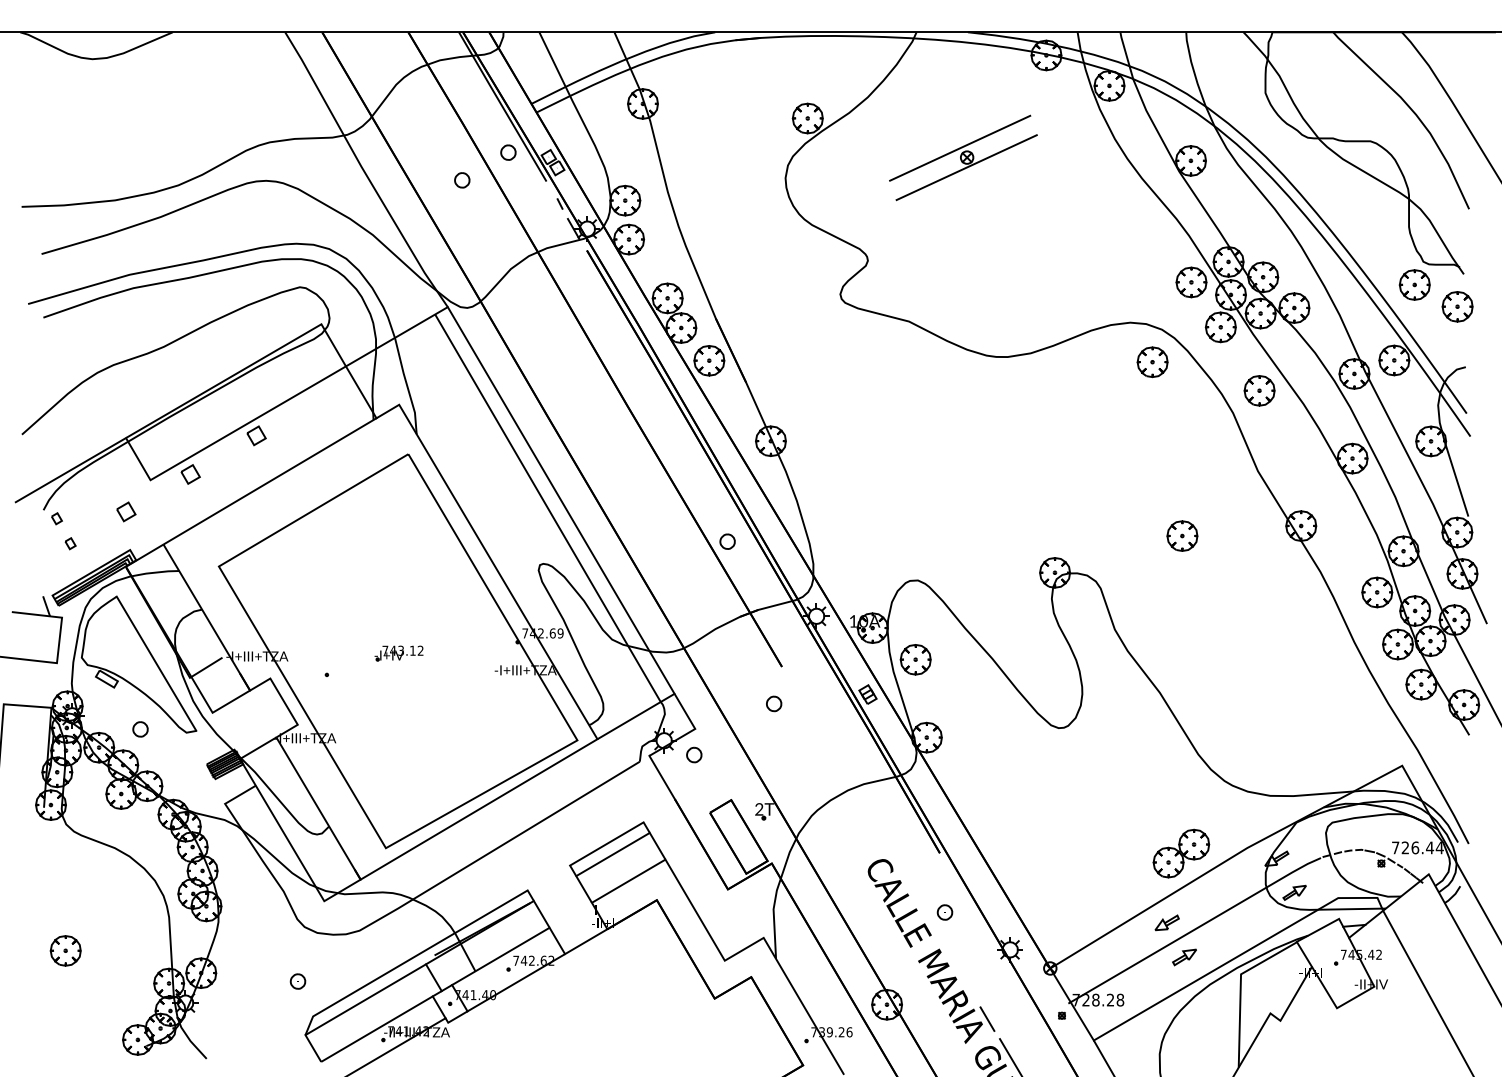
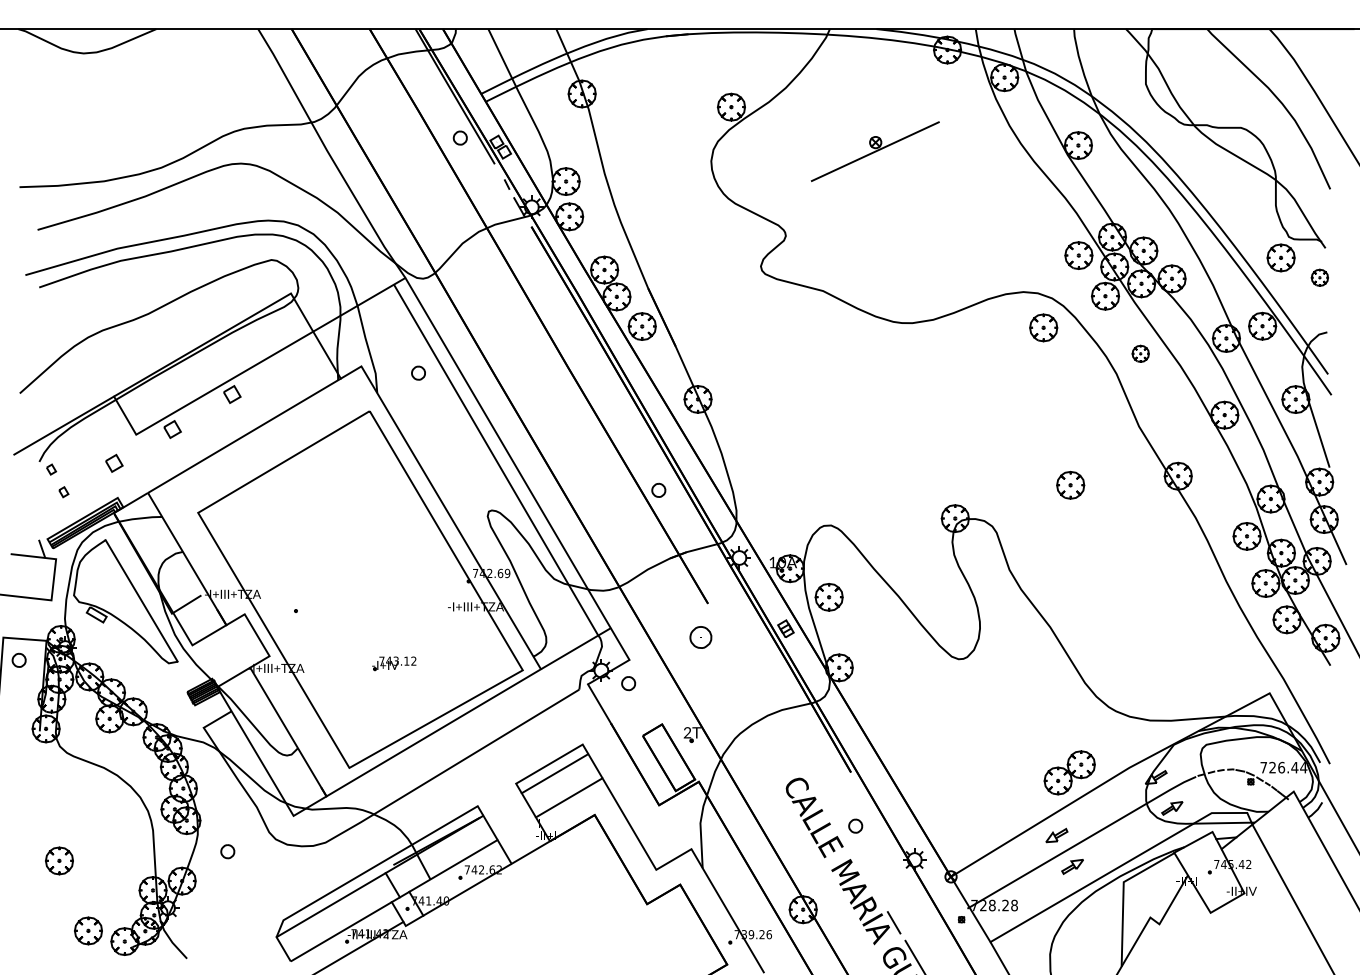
line: (959, 147) -> (868, 133), removed
part: (462, 179) -> (418, 372), moved
part: (1457, 306) -> (1319, 277), size x0.6
part: (1259, 390) -> (1140, 353), size x0.6
part: (399, 653) -> (394, 663), moved
part: (773, 703) -> (700, 636), size x1.6
part: (139, 728) -> (18, 659), moved
part: (297, 981) -> (227, 851), moved
part: (97, 1027) -> (88, 930), added

